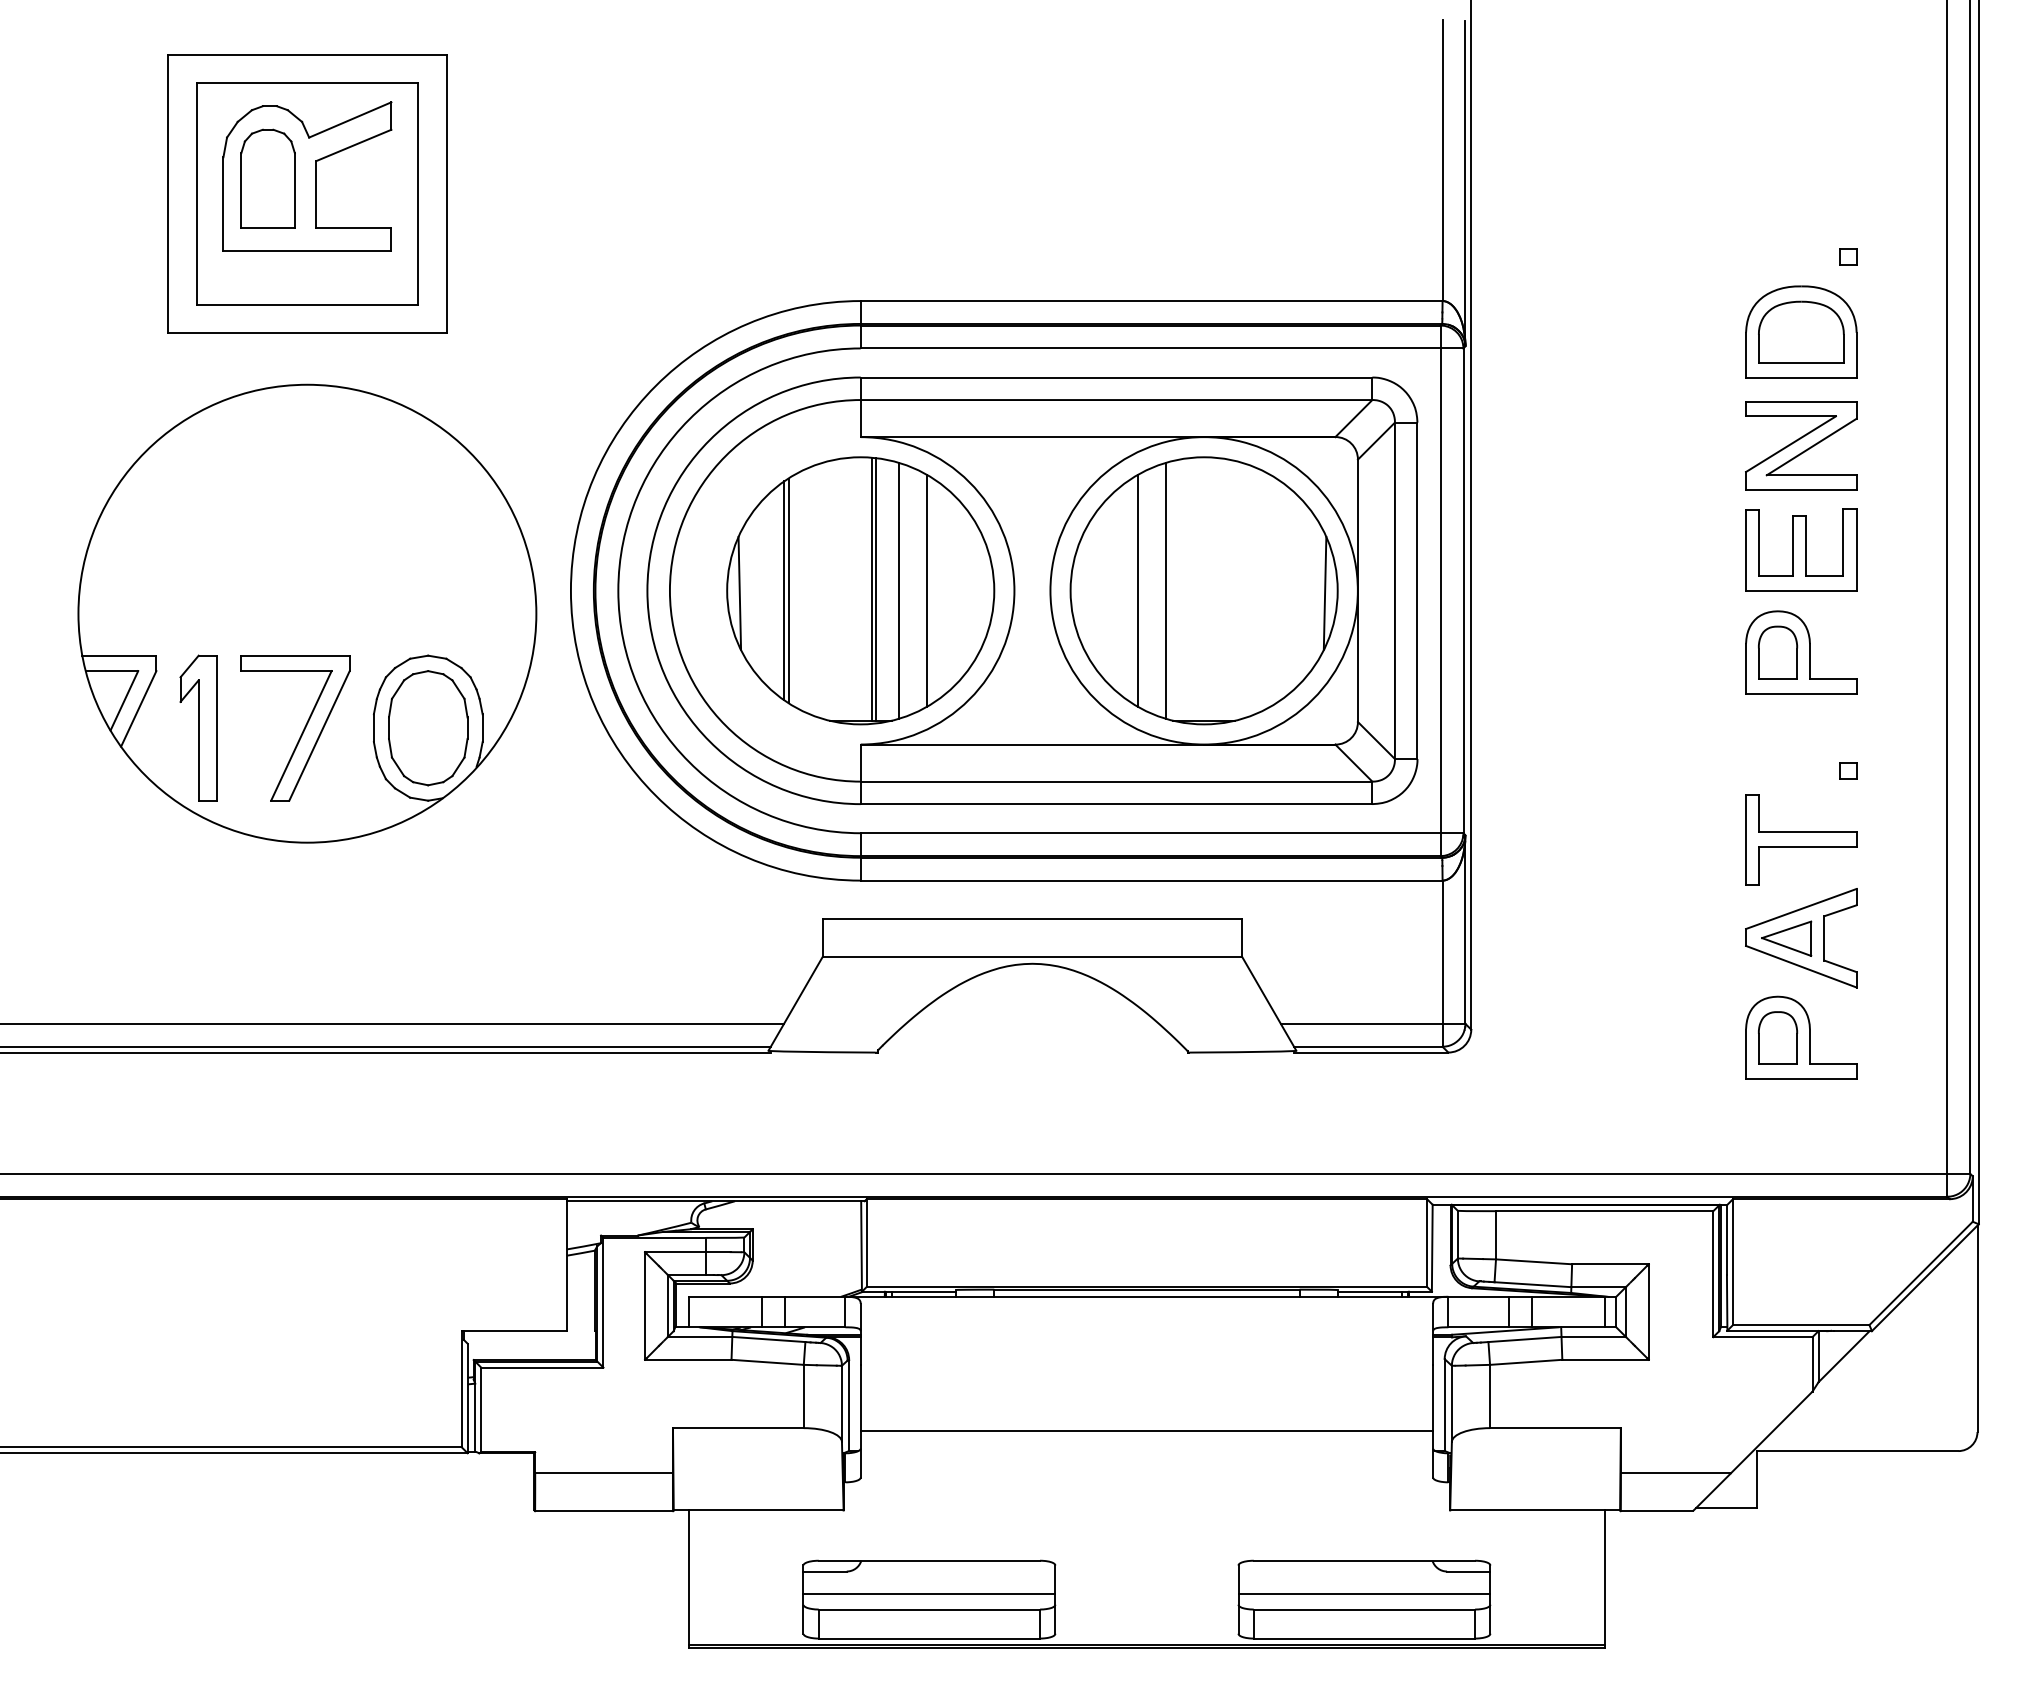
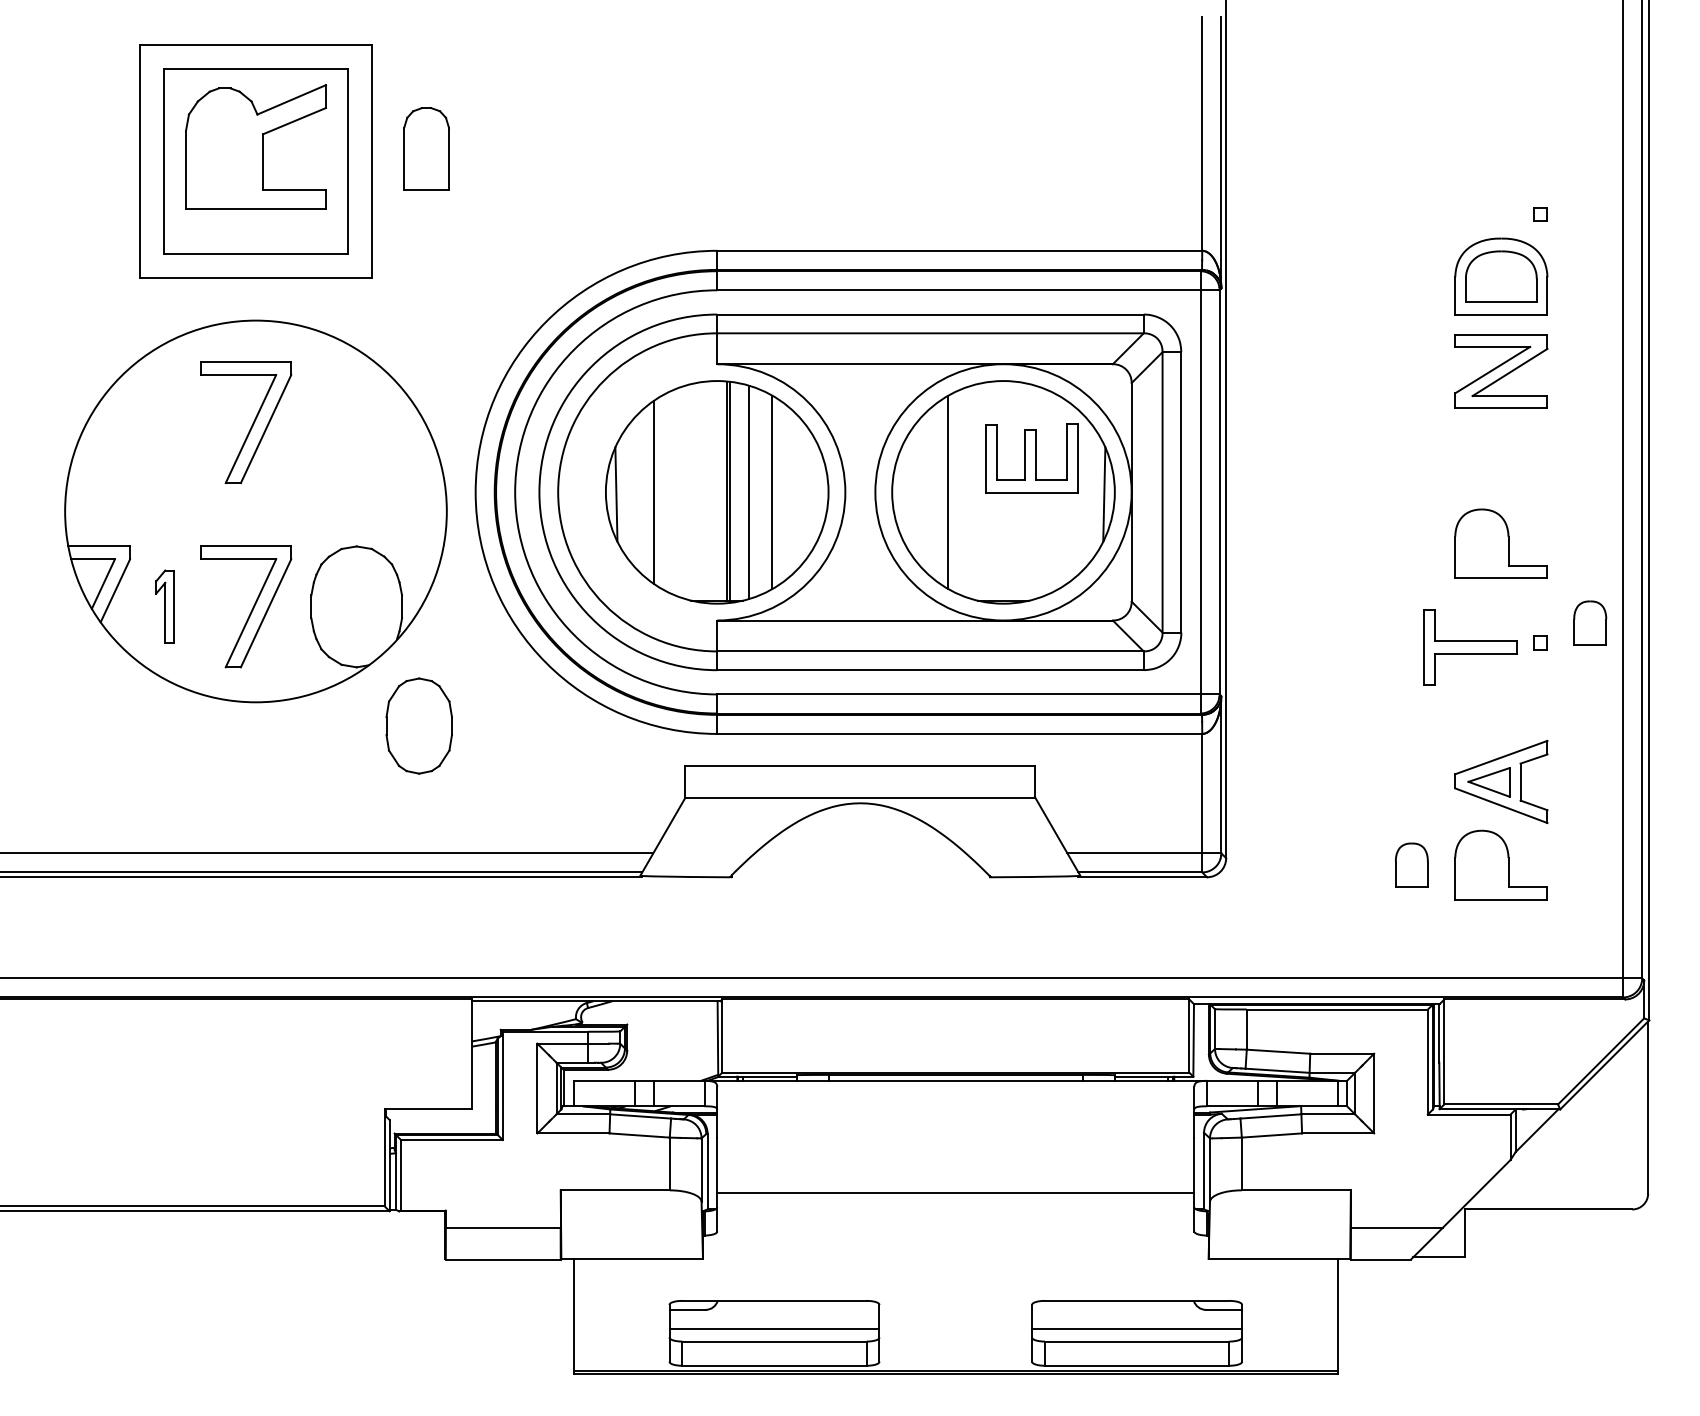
part: (267, 178) -> (426, 148), moved
part: (302, 509) -> (251, 424), added
part: (1801, 549) -> (1032, 457), moved
line: (788, 590) -> (657, 492), removed
line: (1166, 590) -> (972, 492), removed
part: (1778, 652) -> (1590, 622), moved
part: (198, 727) -> (165, 606), size x0.6
part: (428, 728) -> (419, 726), moved
part: (1801, 839) -> (1470, 647), moved
part: (1778, 1037) -> (1412, 864), moved

